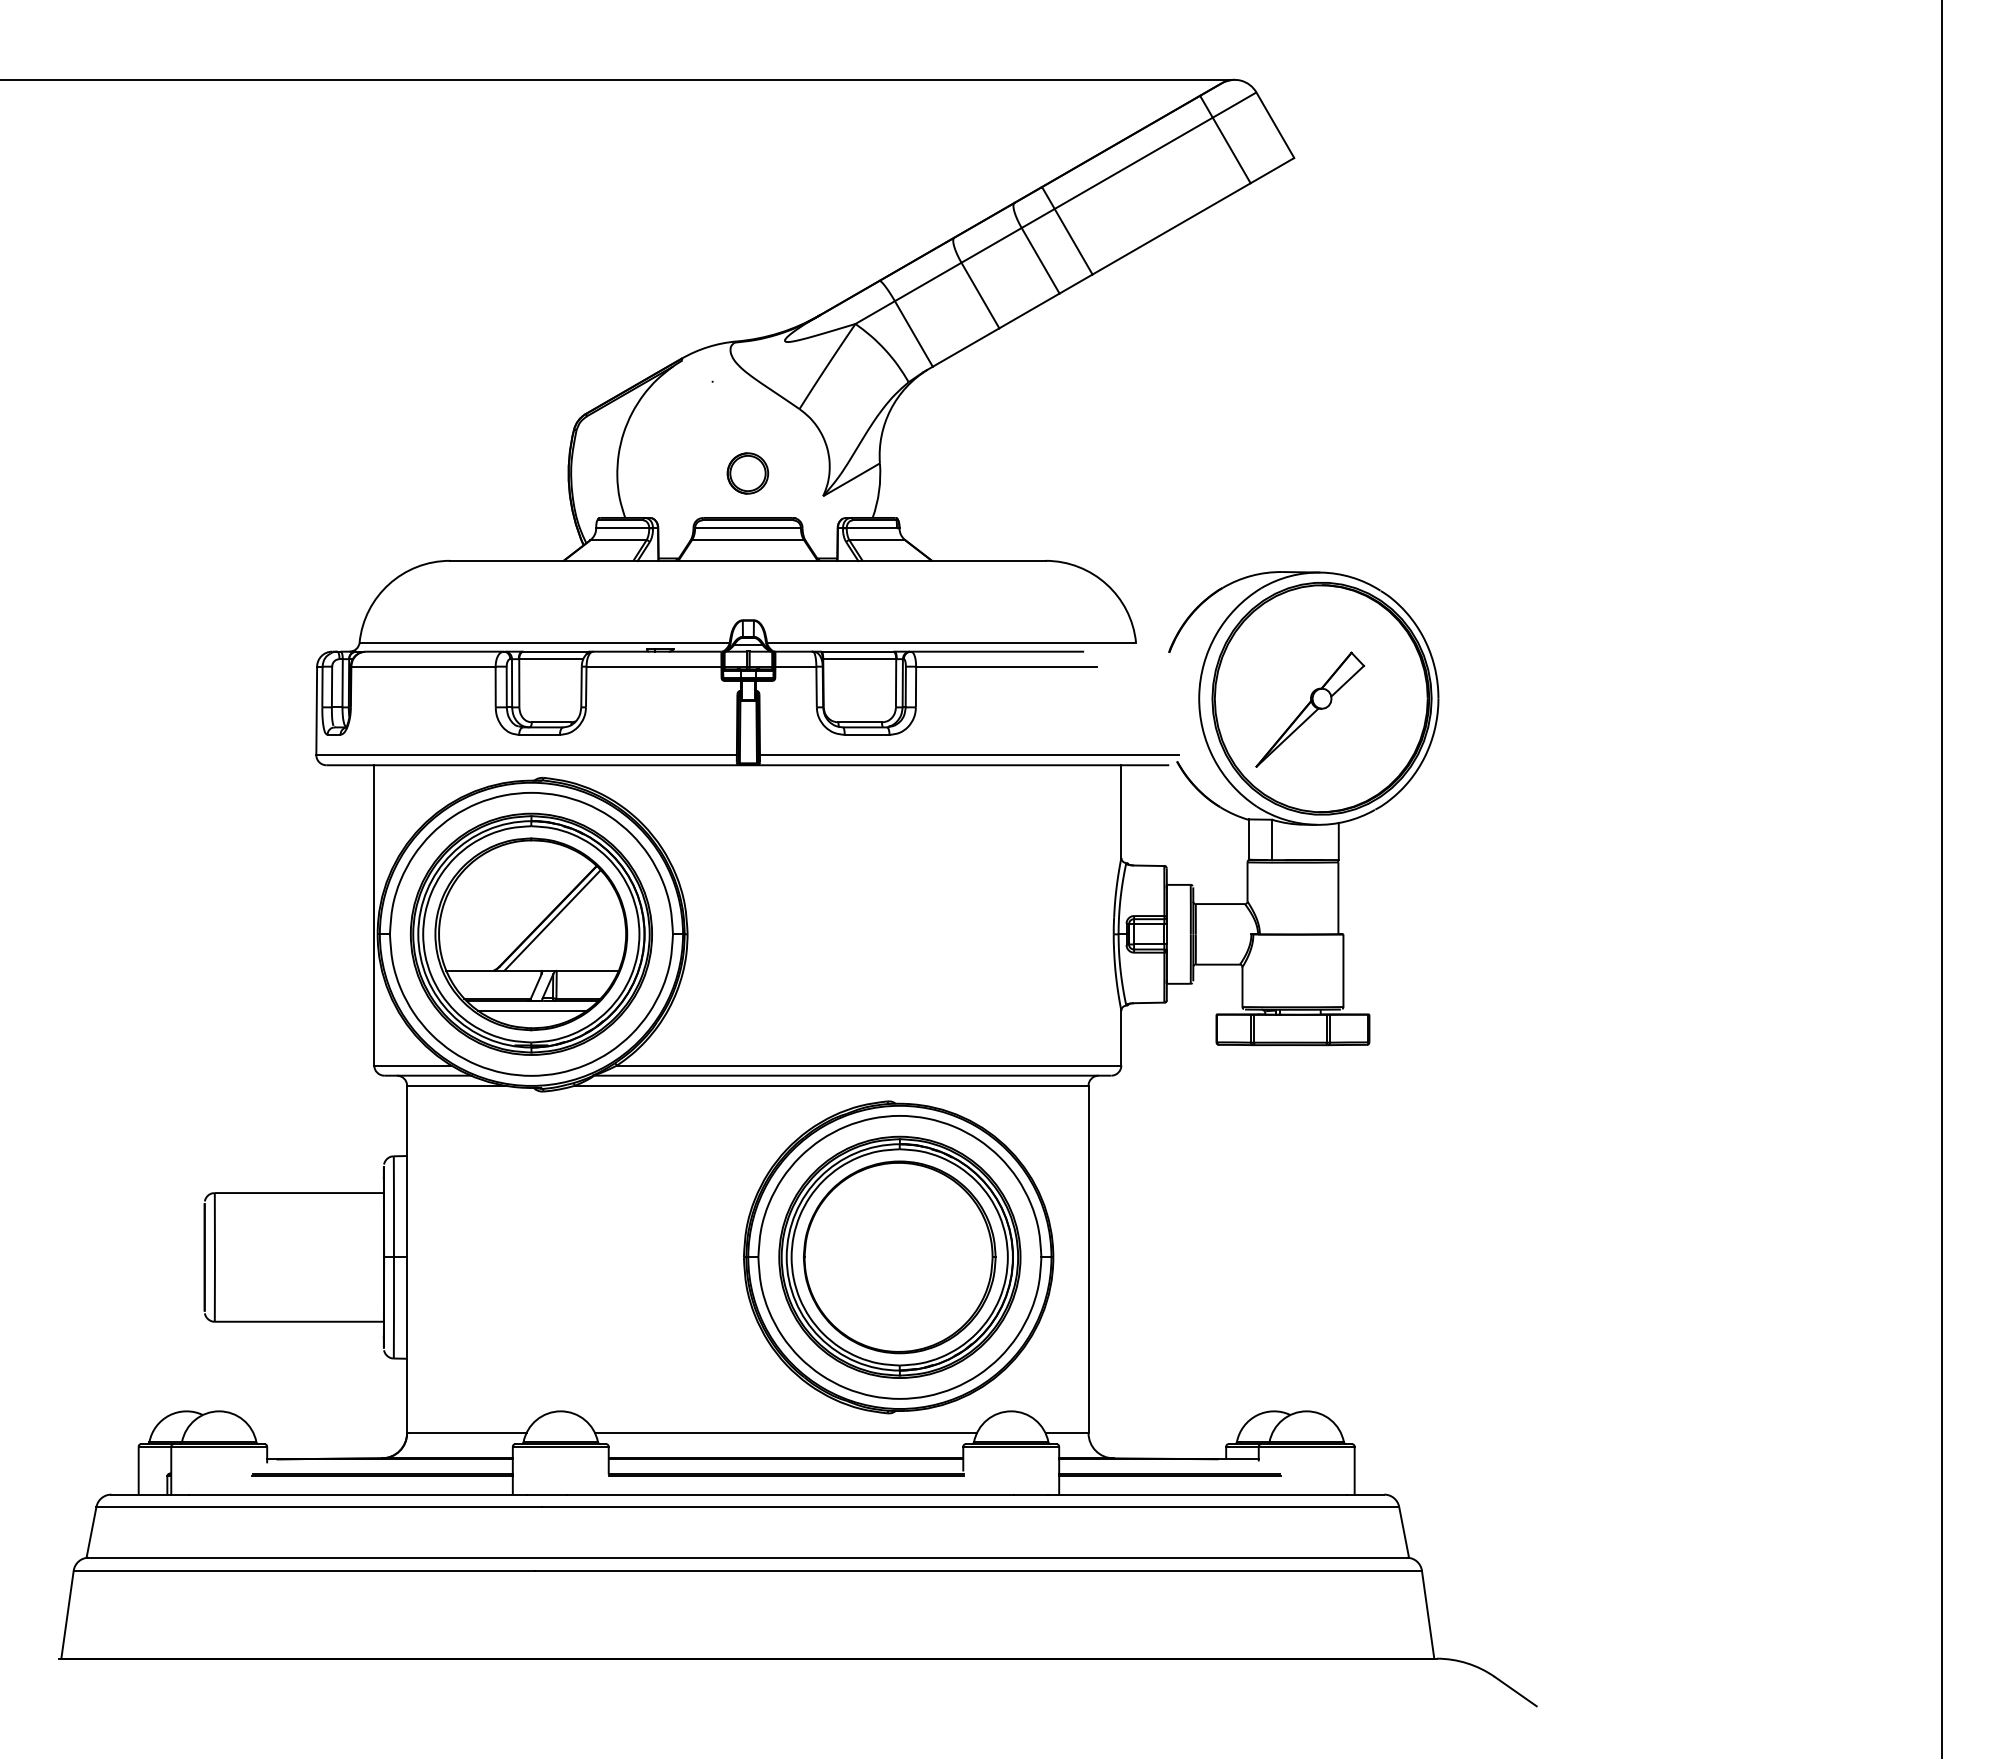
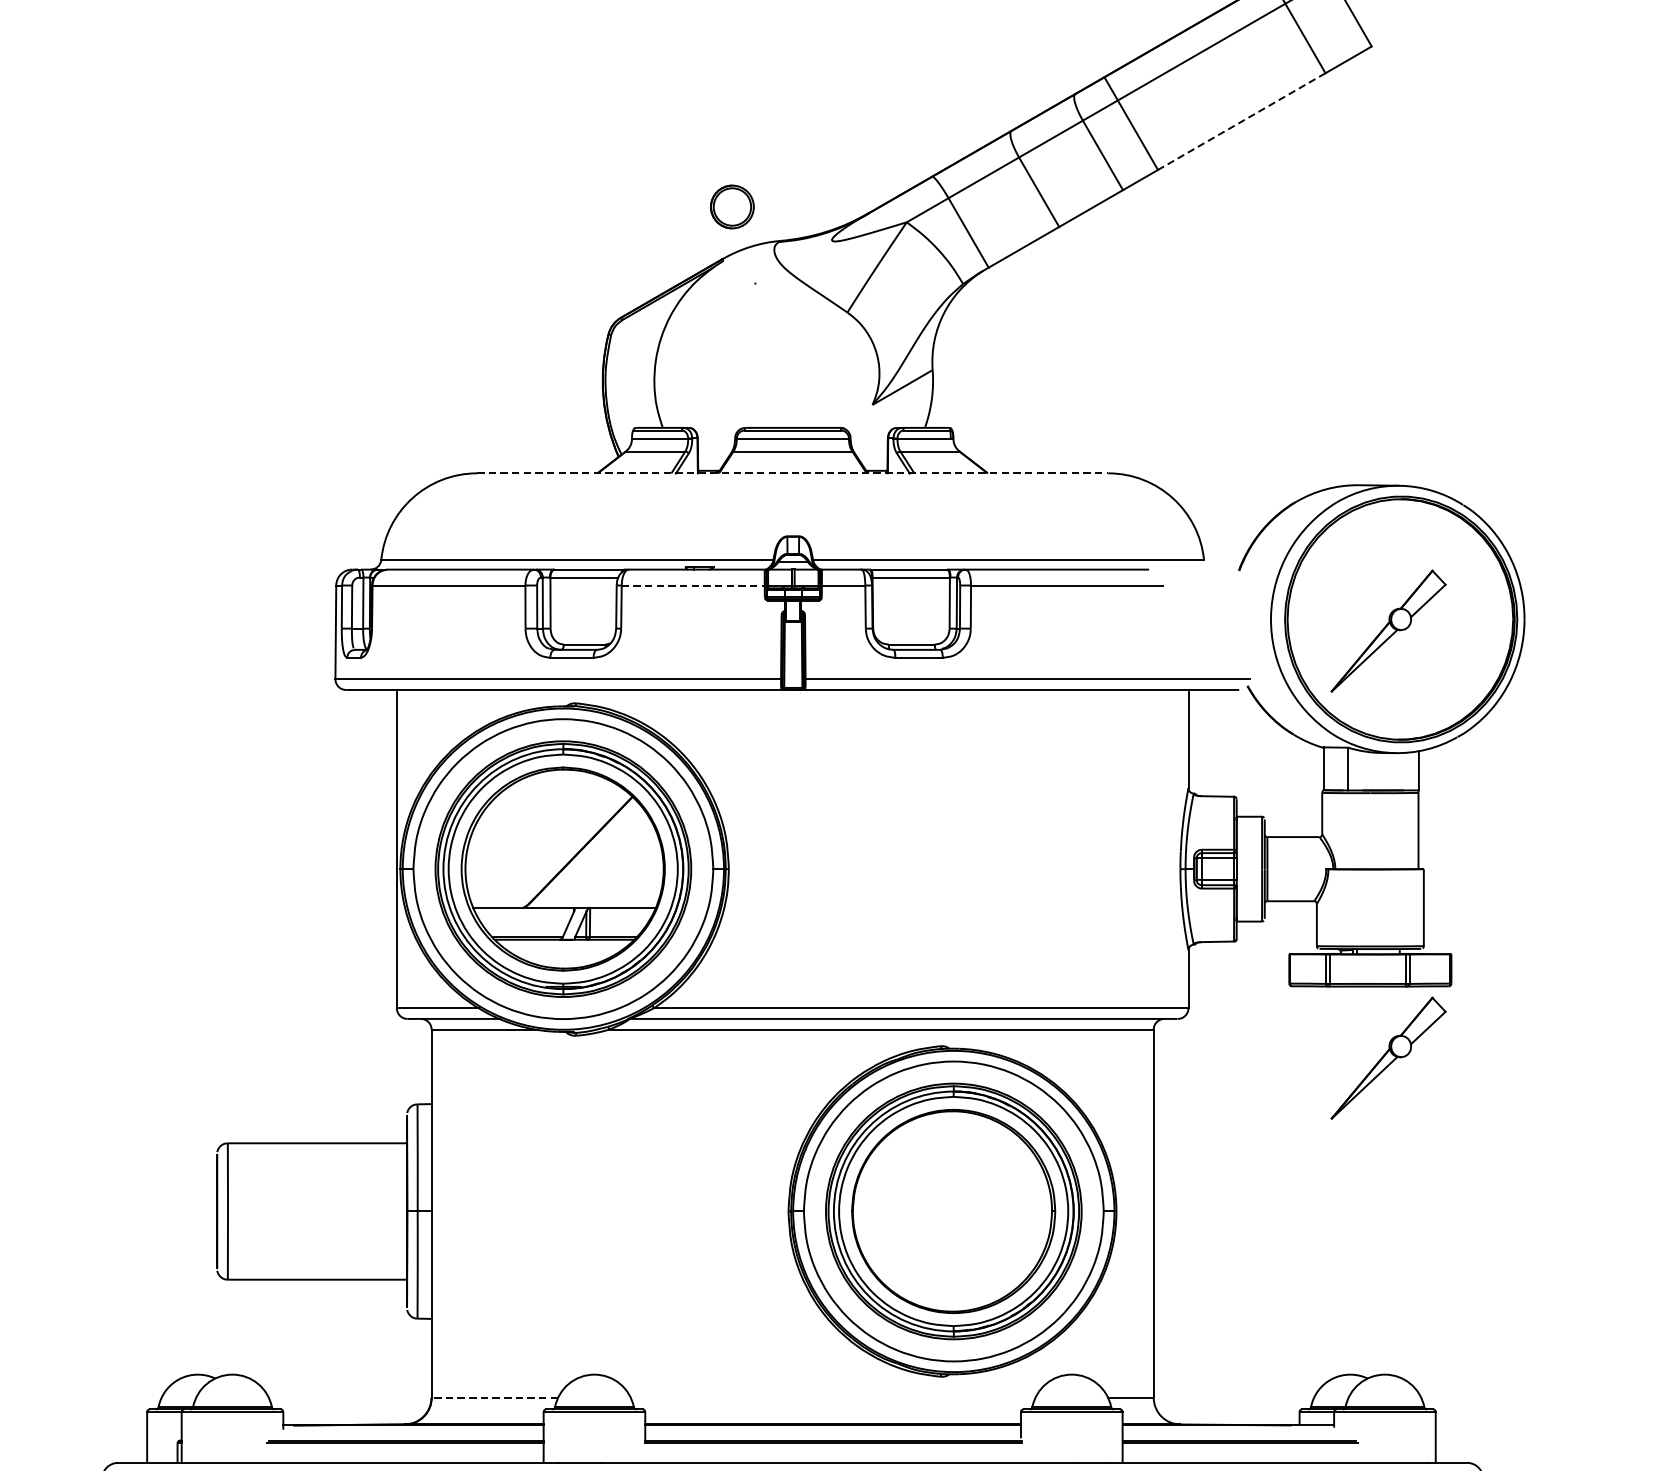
line: (1171, 229) -> (1241, 122), solid -> dashed
part: (747, 473) -> (731, 207), moved
line: (747, 560) -> (792, 472), solid -> dashed
line: (654, 666) -> (693, 585), solid -> dashed
line: (552, 920) -> (585, 854), removed
line: (531, 1011) -> (563, 950), removed
part: (1310, 1112) -> (1388, 1057), added
line: (466, 1433) -> (494, 1398), solid -> dashed
line: (785, 1433) -> (832, 1398), removed

